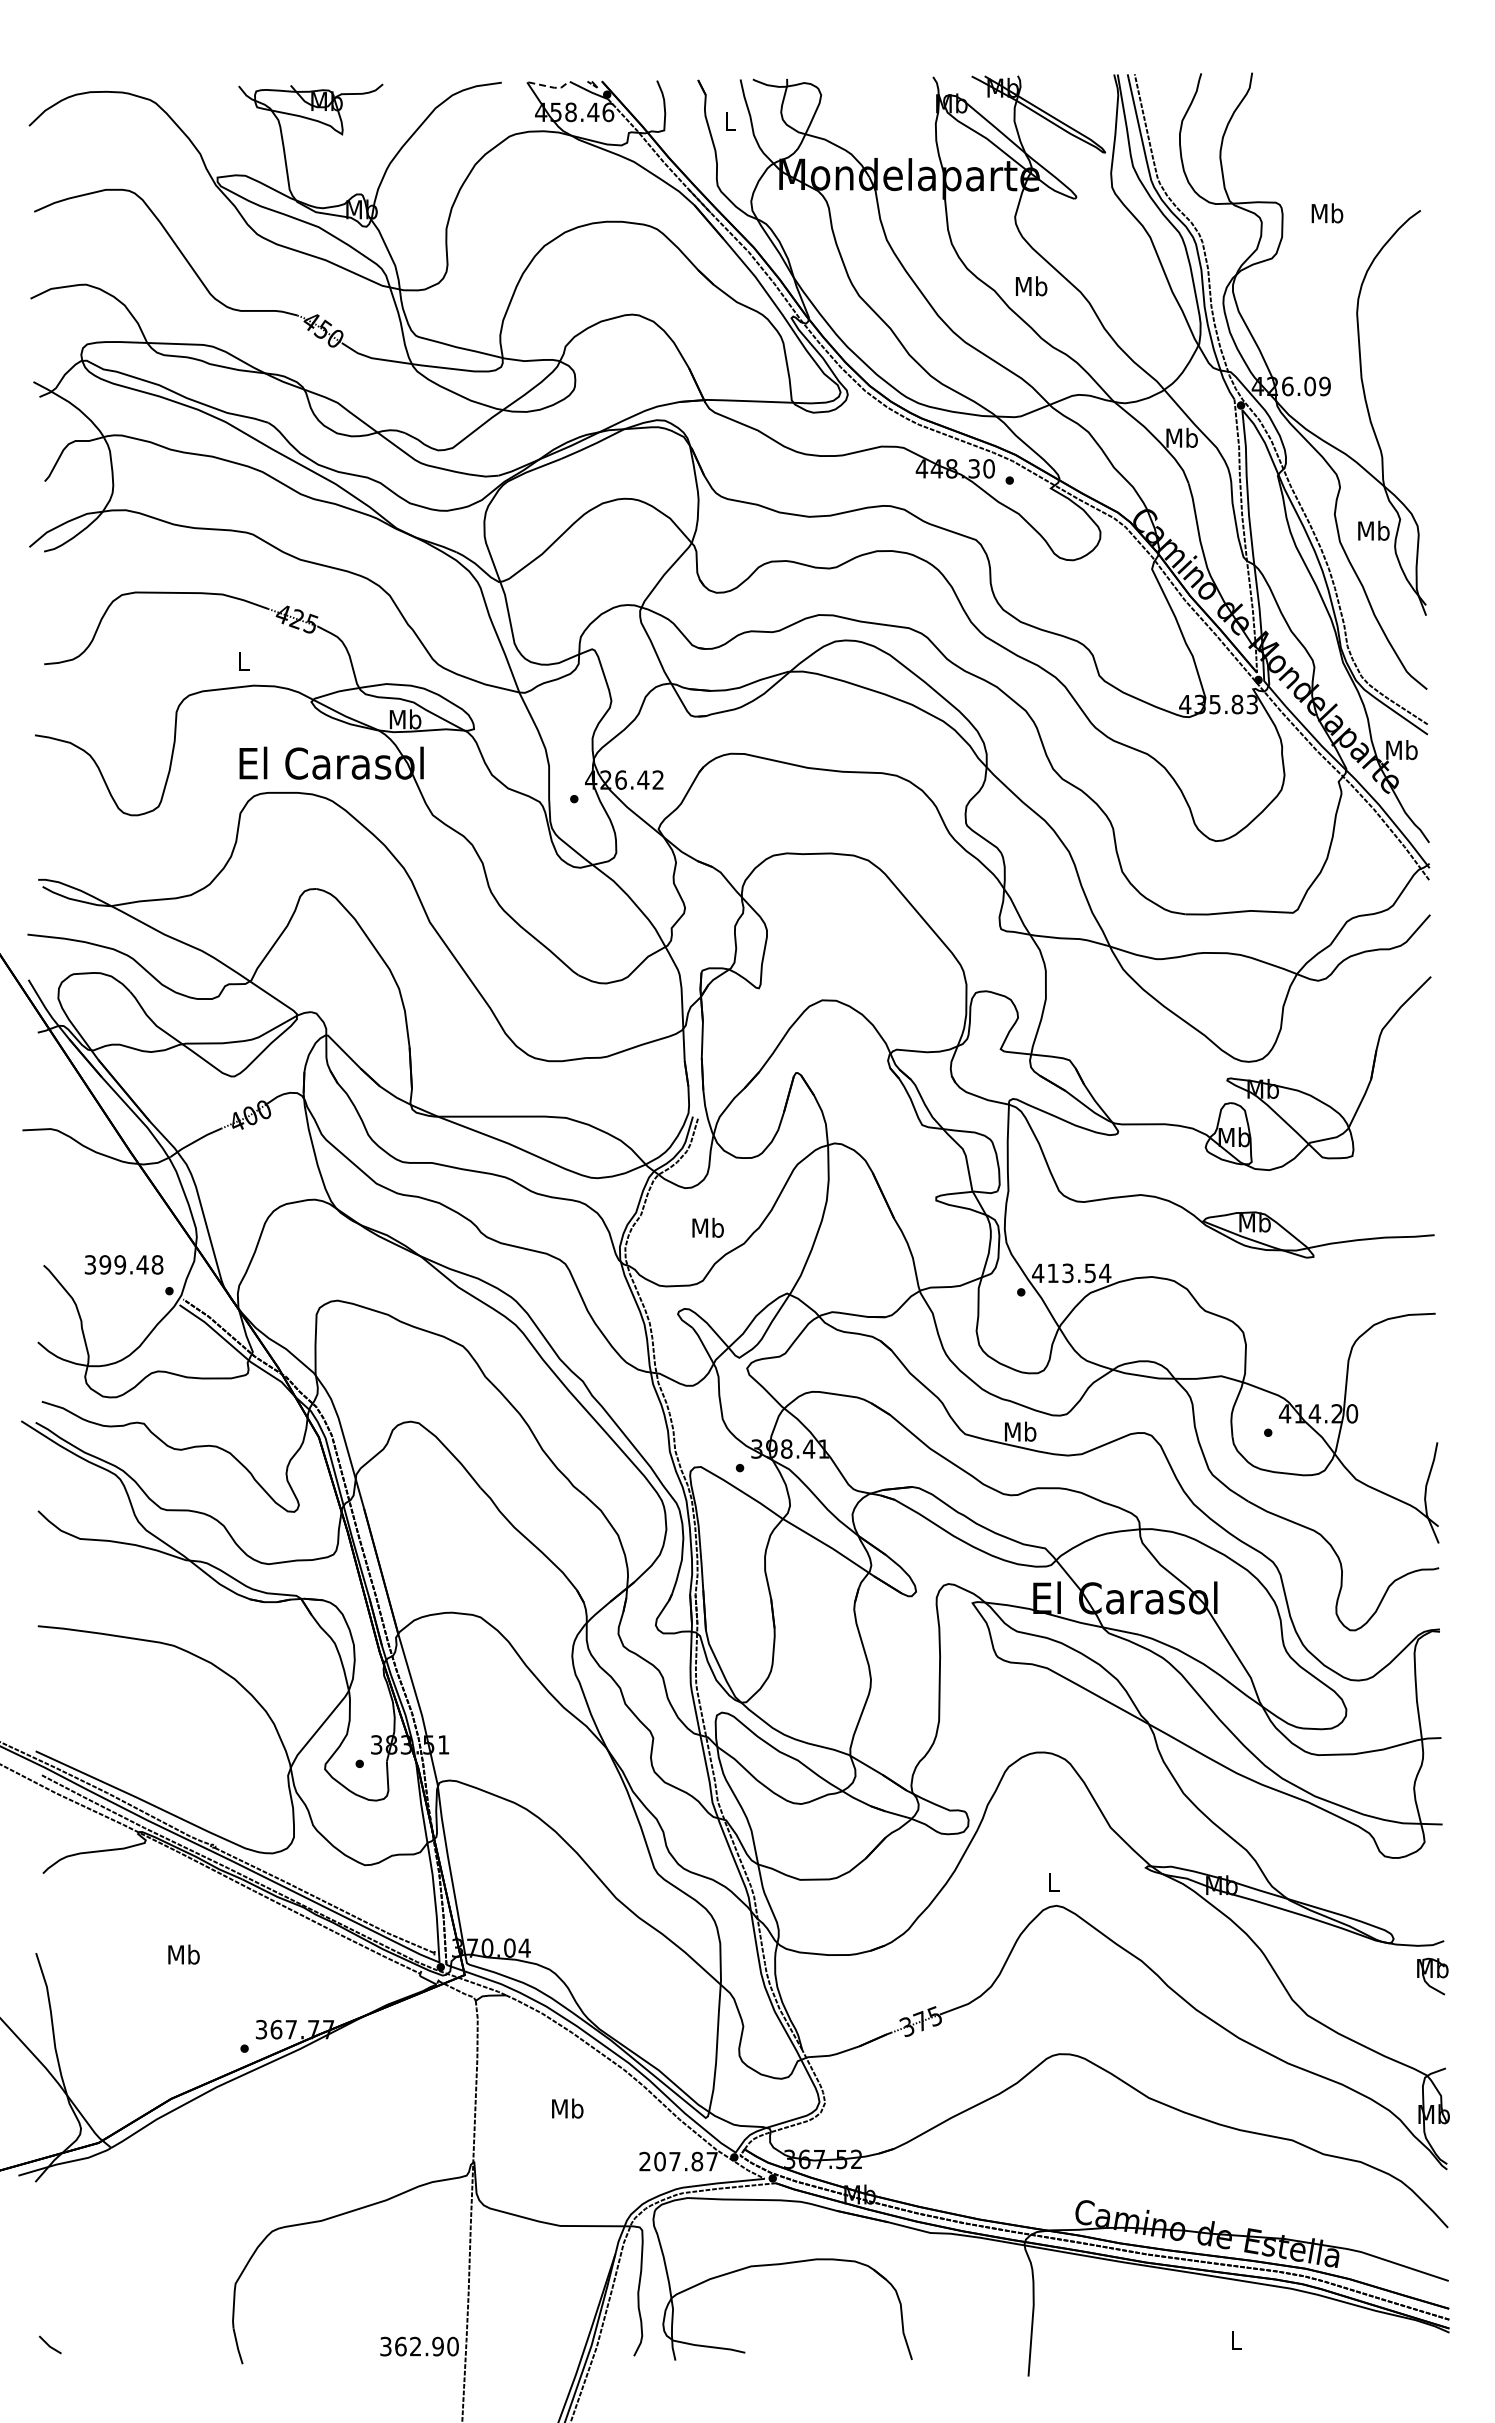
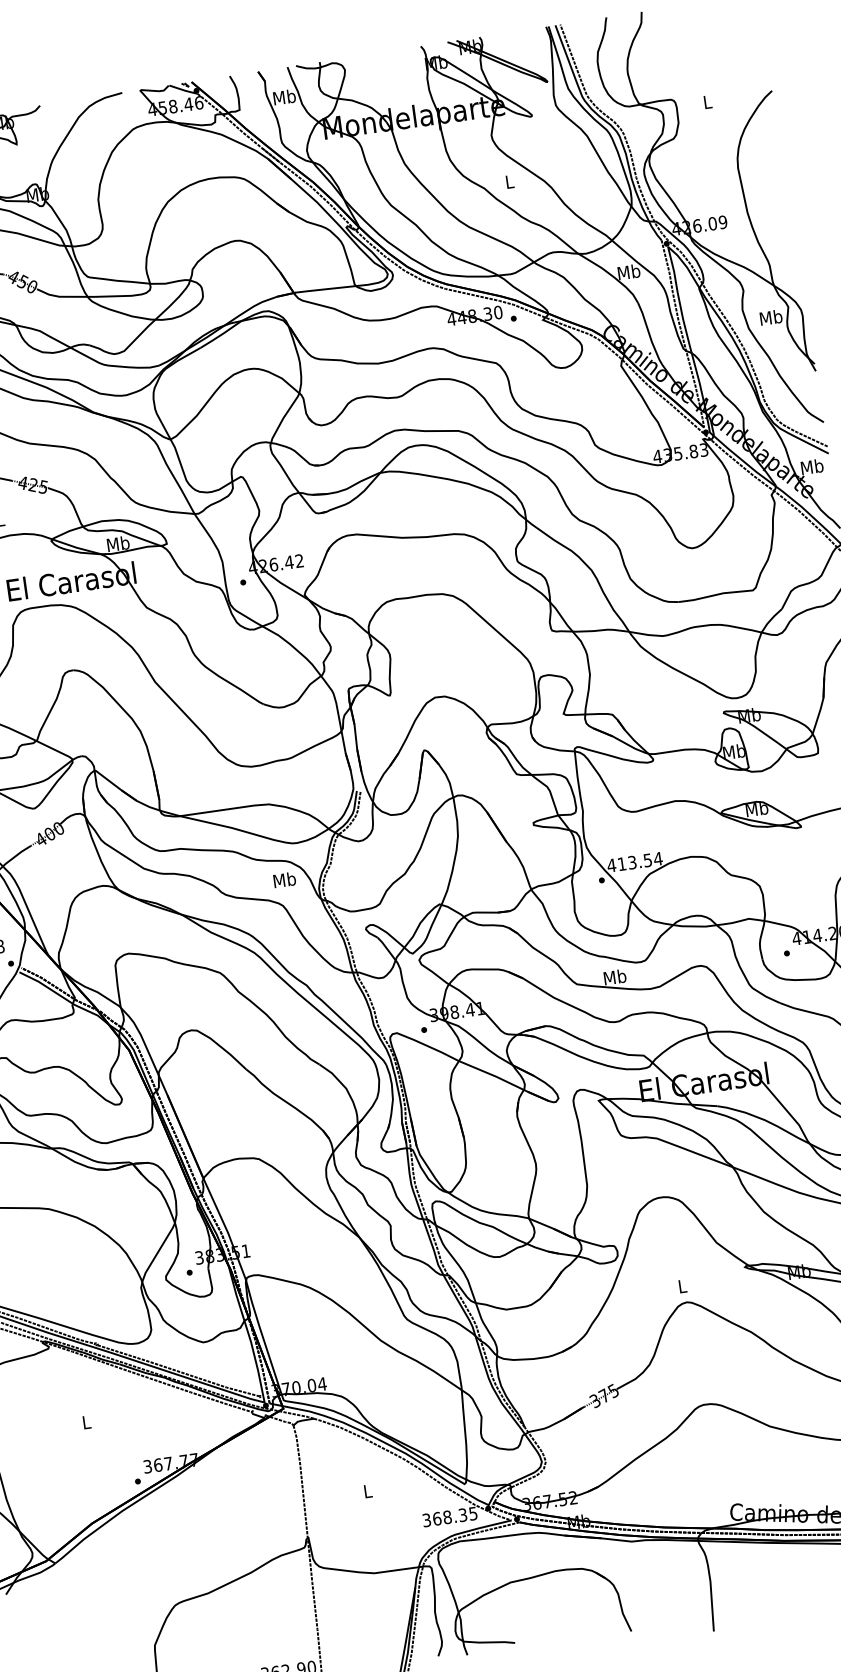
line: (550, 86) -> (156, 90), dashed -> solid
text: (730, 121) -> (284, 97), L -> Mb
text: (1327, 213) -> (707, 102), Mb -> L
text: (1031, 286) -> (509, 181), Mb -> L
text: (707, 1227) -> (284, 879), moved
text: (183, 1954) -> (86, 1422), Mb -> L
text: (567, 2108) -> (367, 1491), Mb -> L
text: (678, 2161) -> (449, 1516), 207.87 -> 368.35

